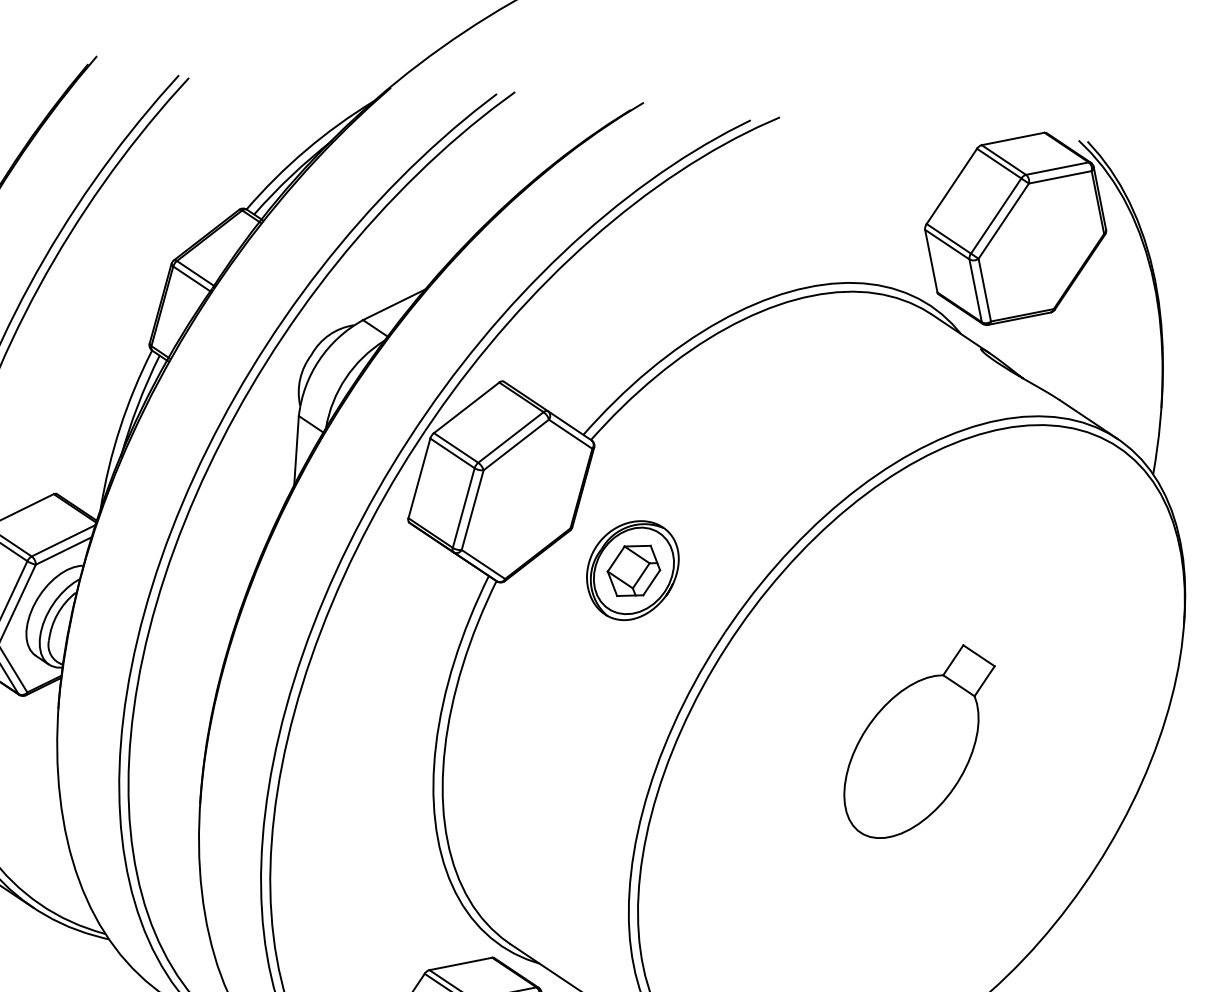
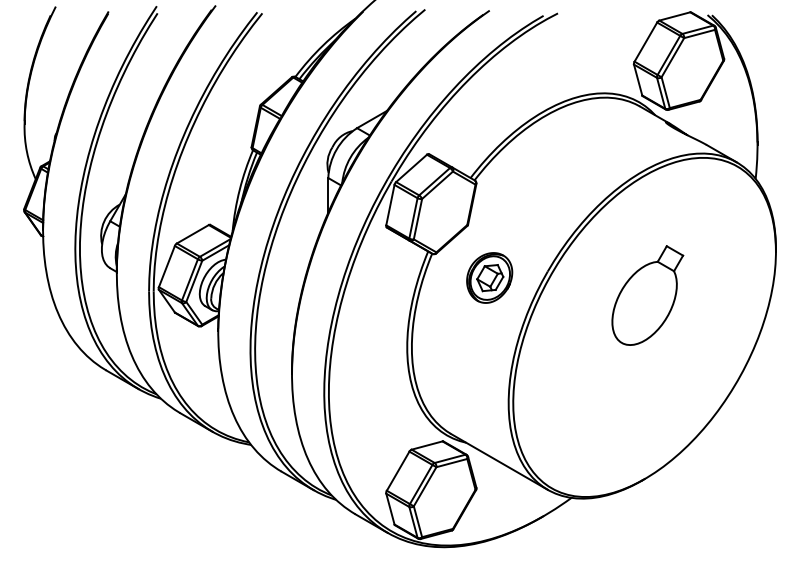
part: (632, 569) -> (489, 277), moved
part: (918, 741) -> (647, 295), moved

